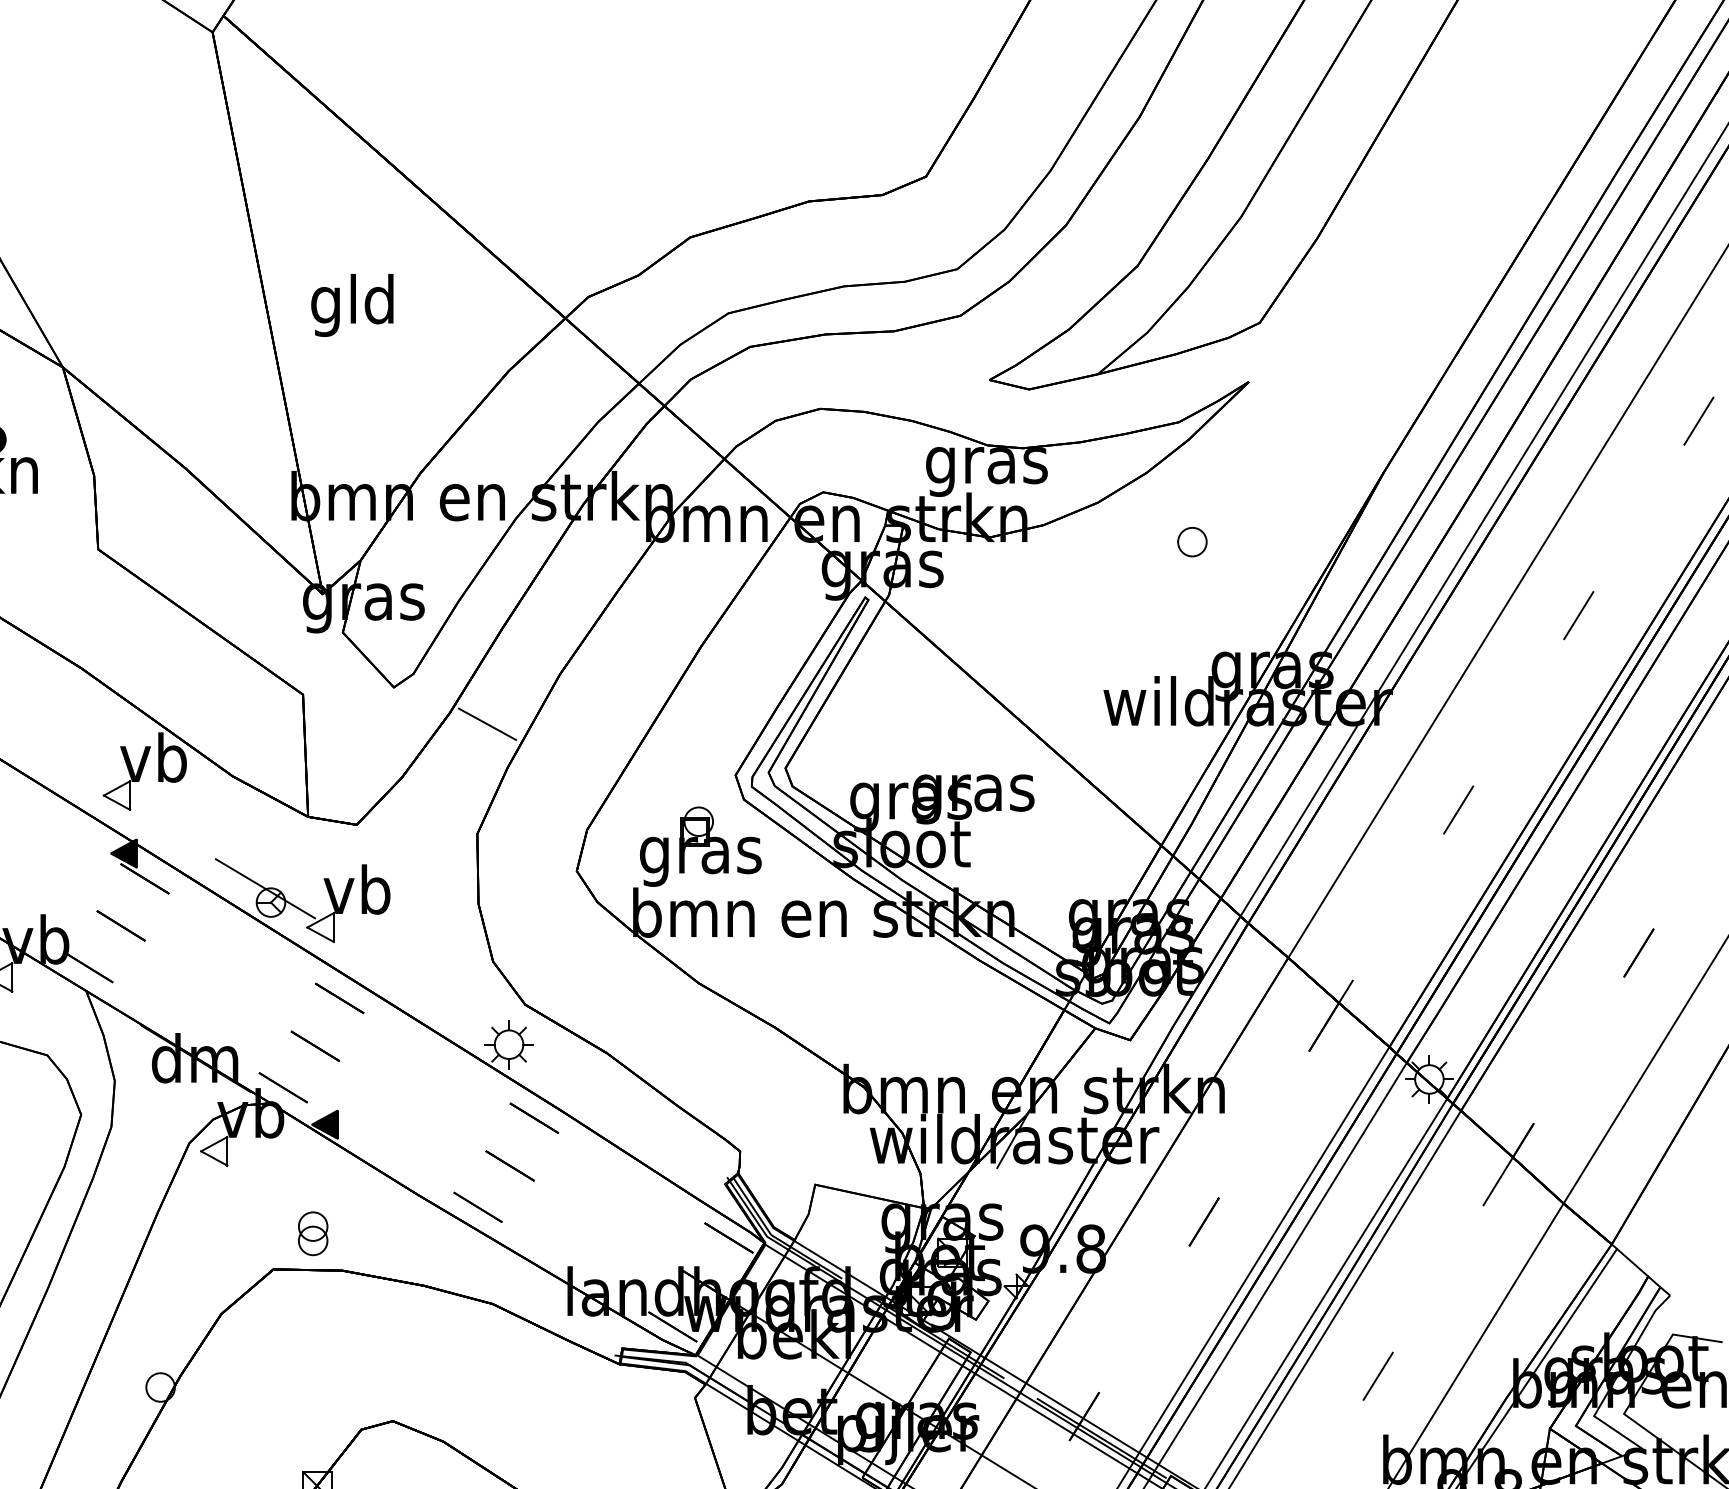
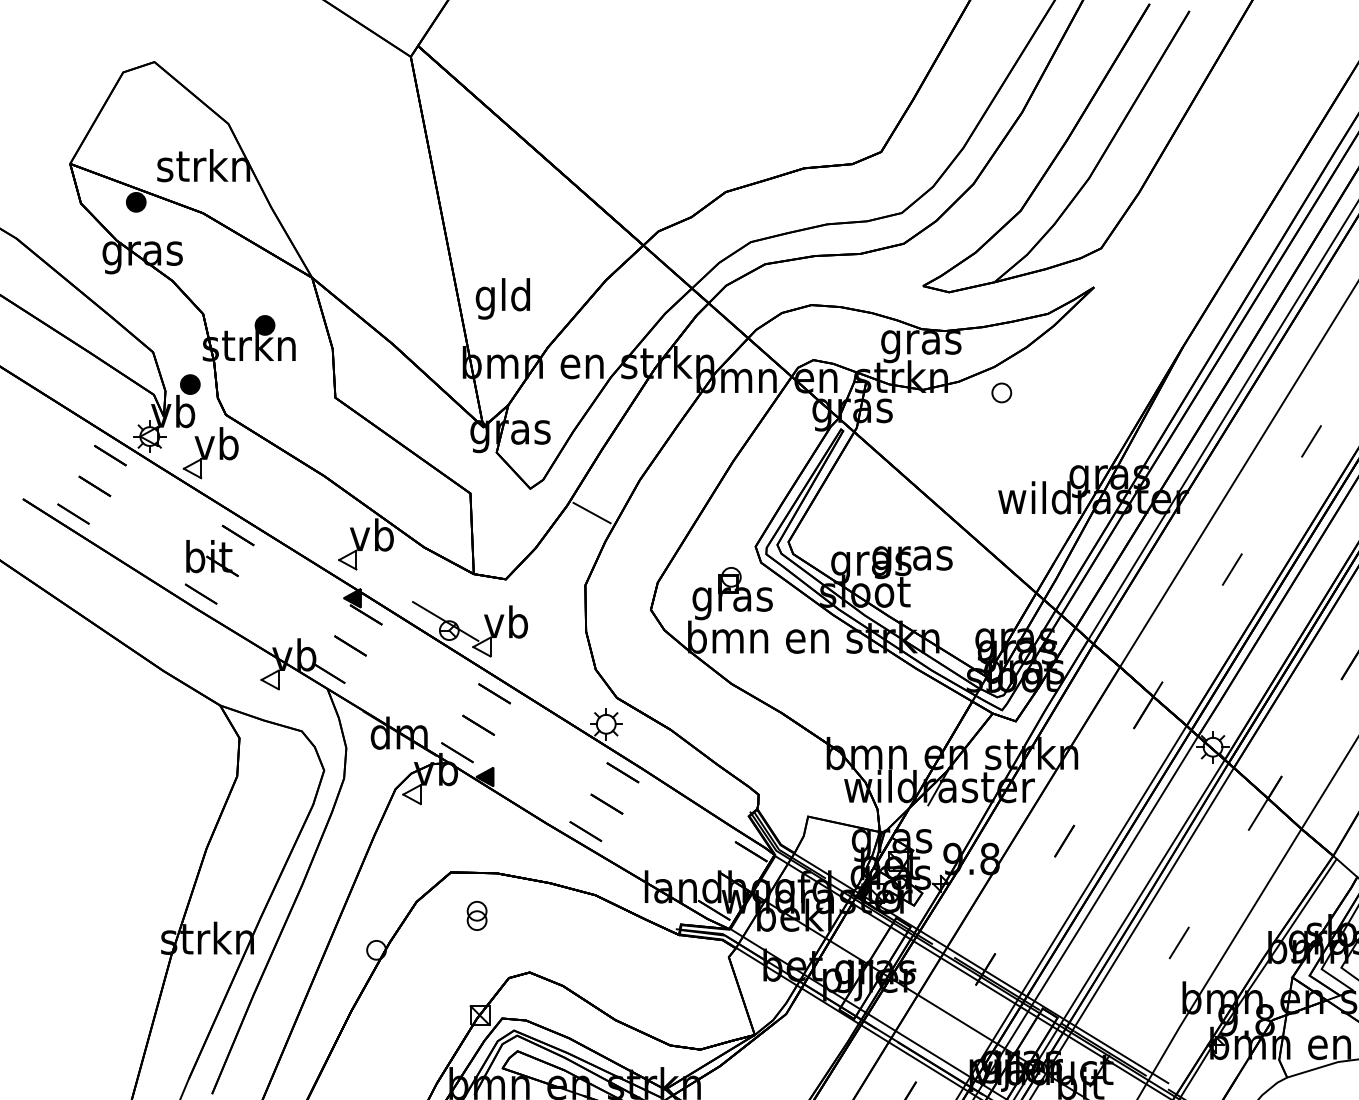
text: (351, 304) -> (502, 298), moved
part: (1191, 541) -> (1001, 392), moved
part: (312, 1233) -> (476, 915), moved

